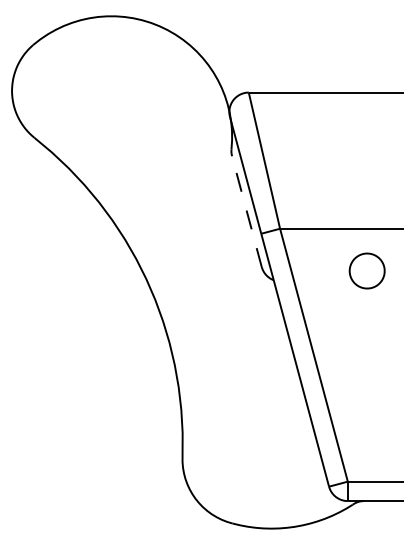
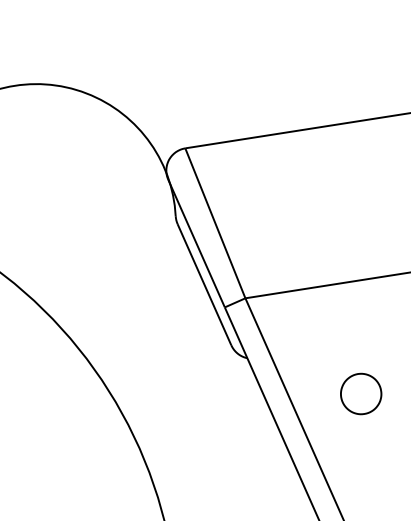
line: (246, 211) -> (203, 284), dashed -> solid
part: (366, 270) -> (360, 393), moved

